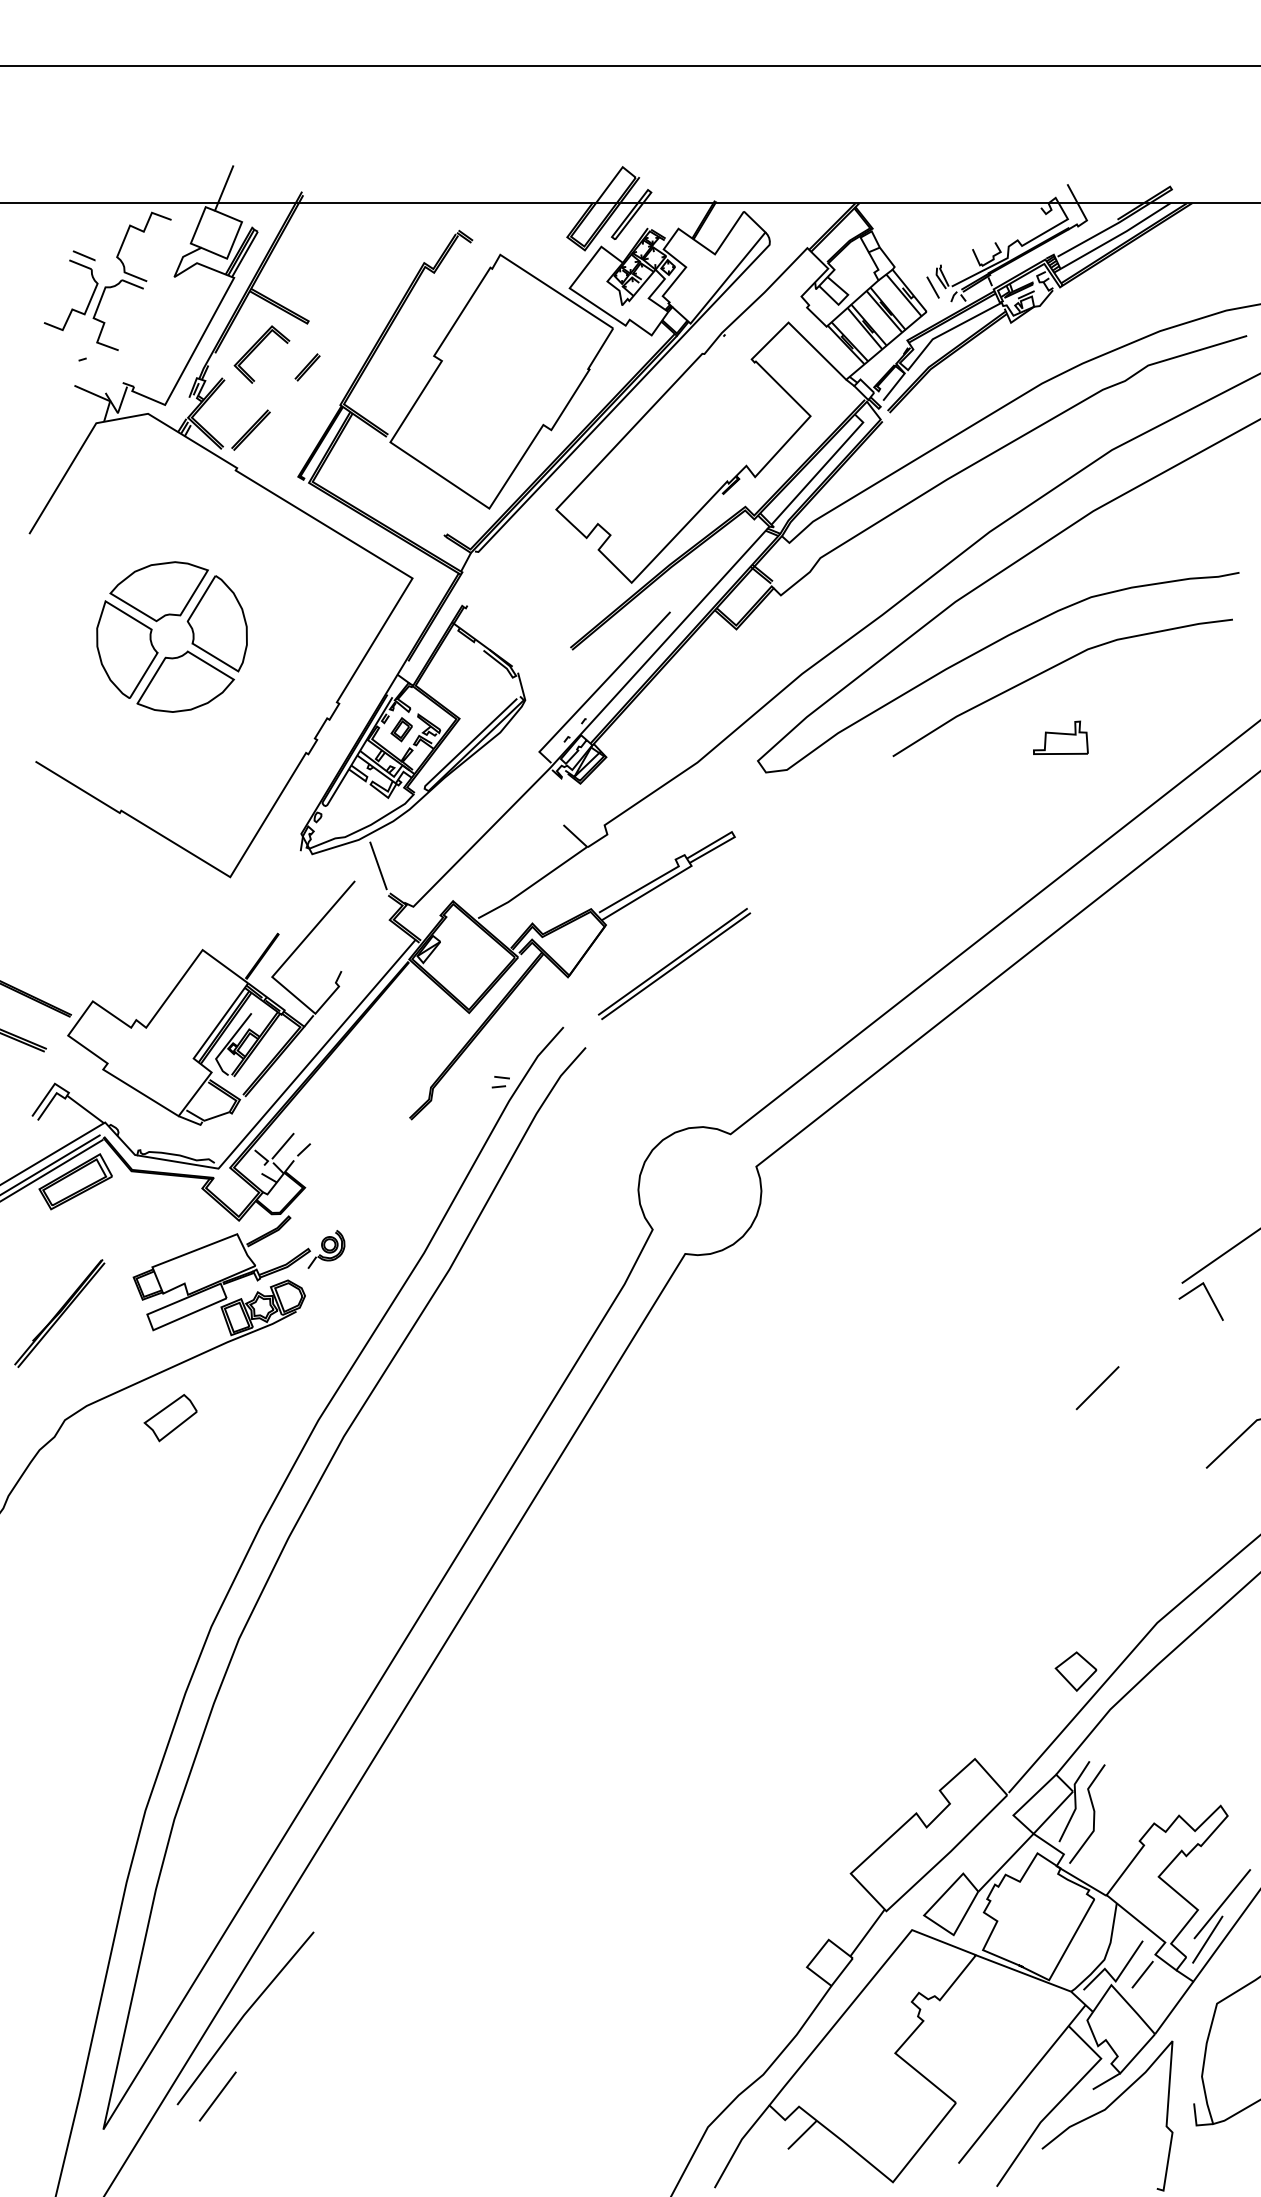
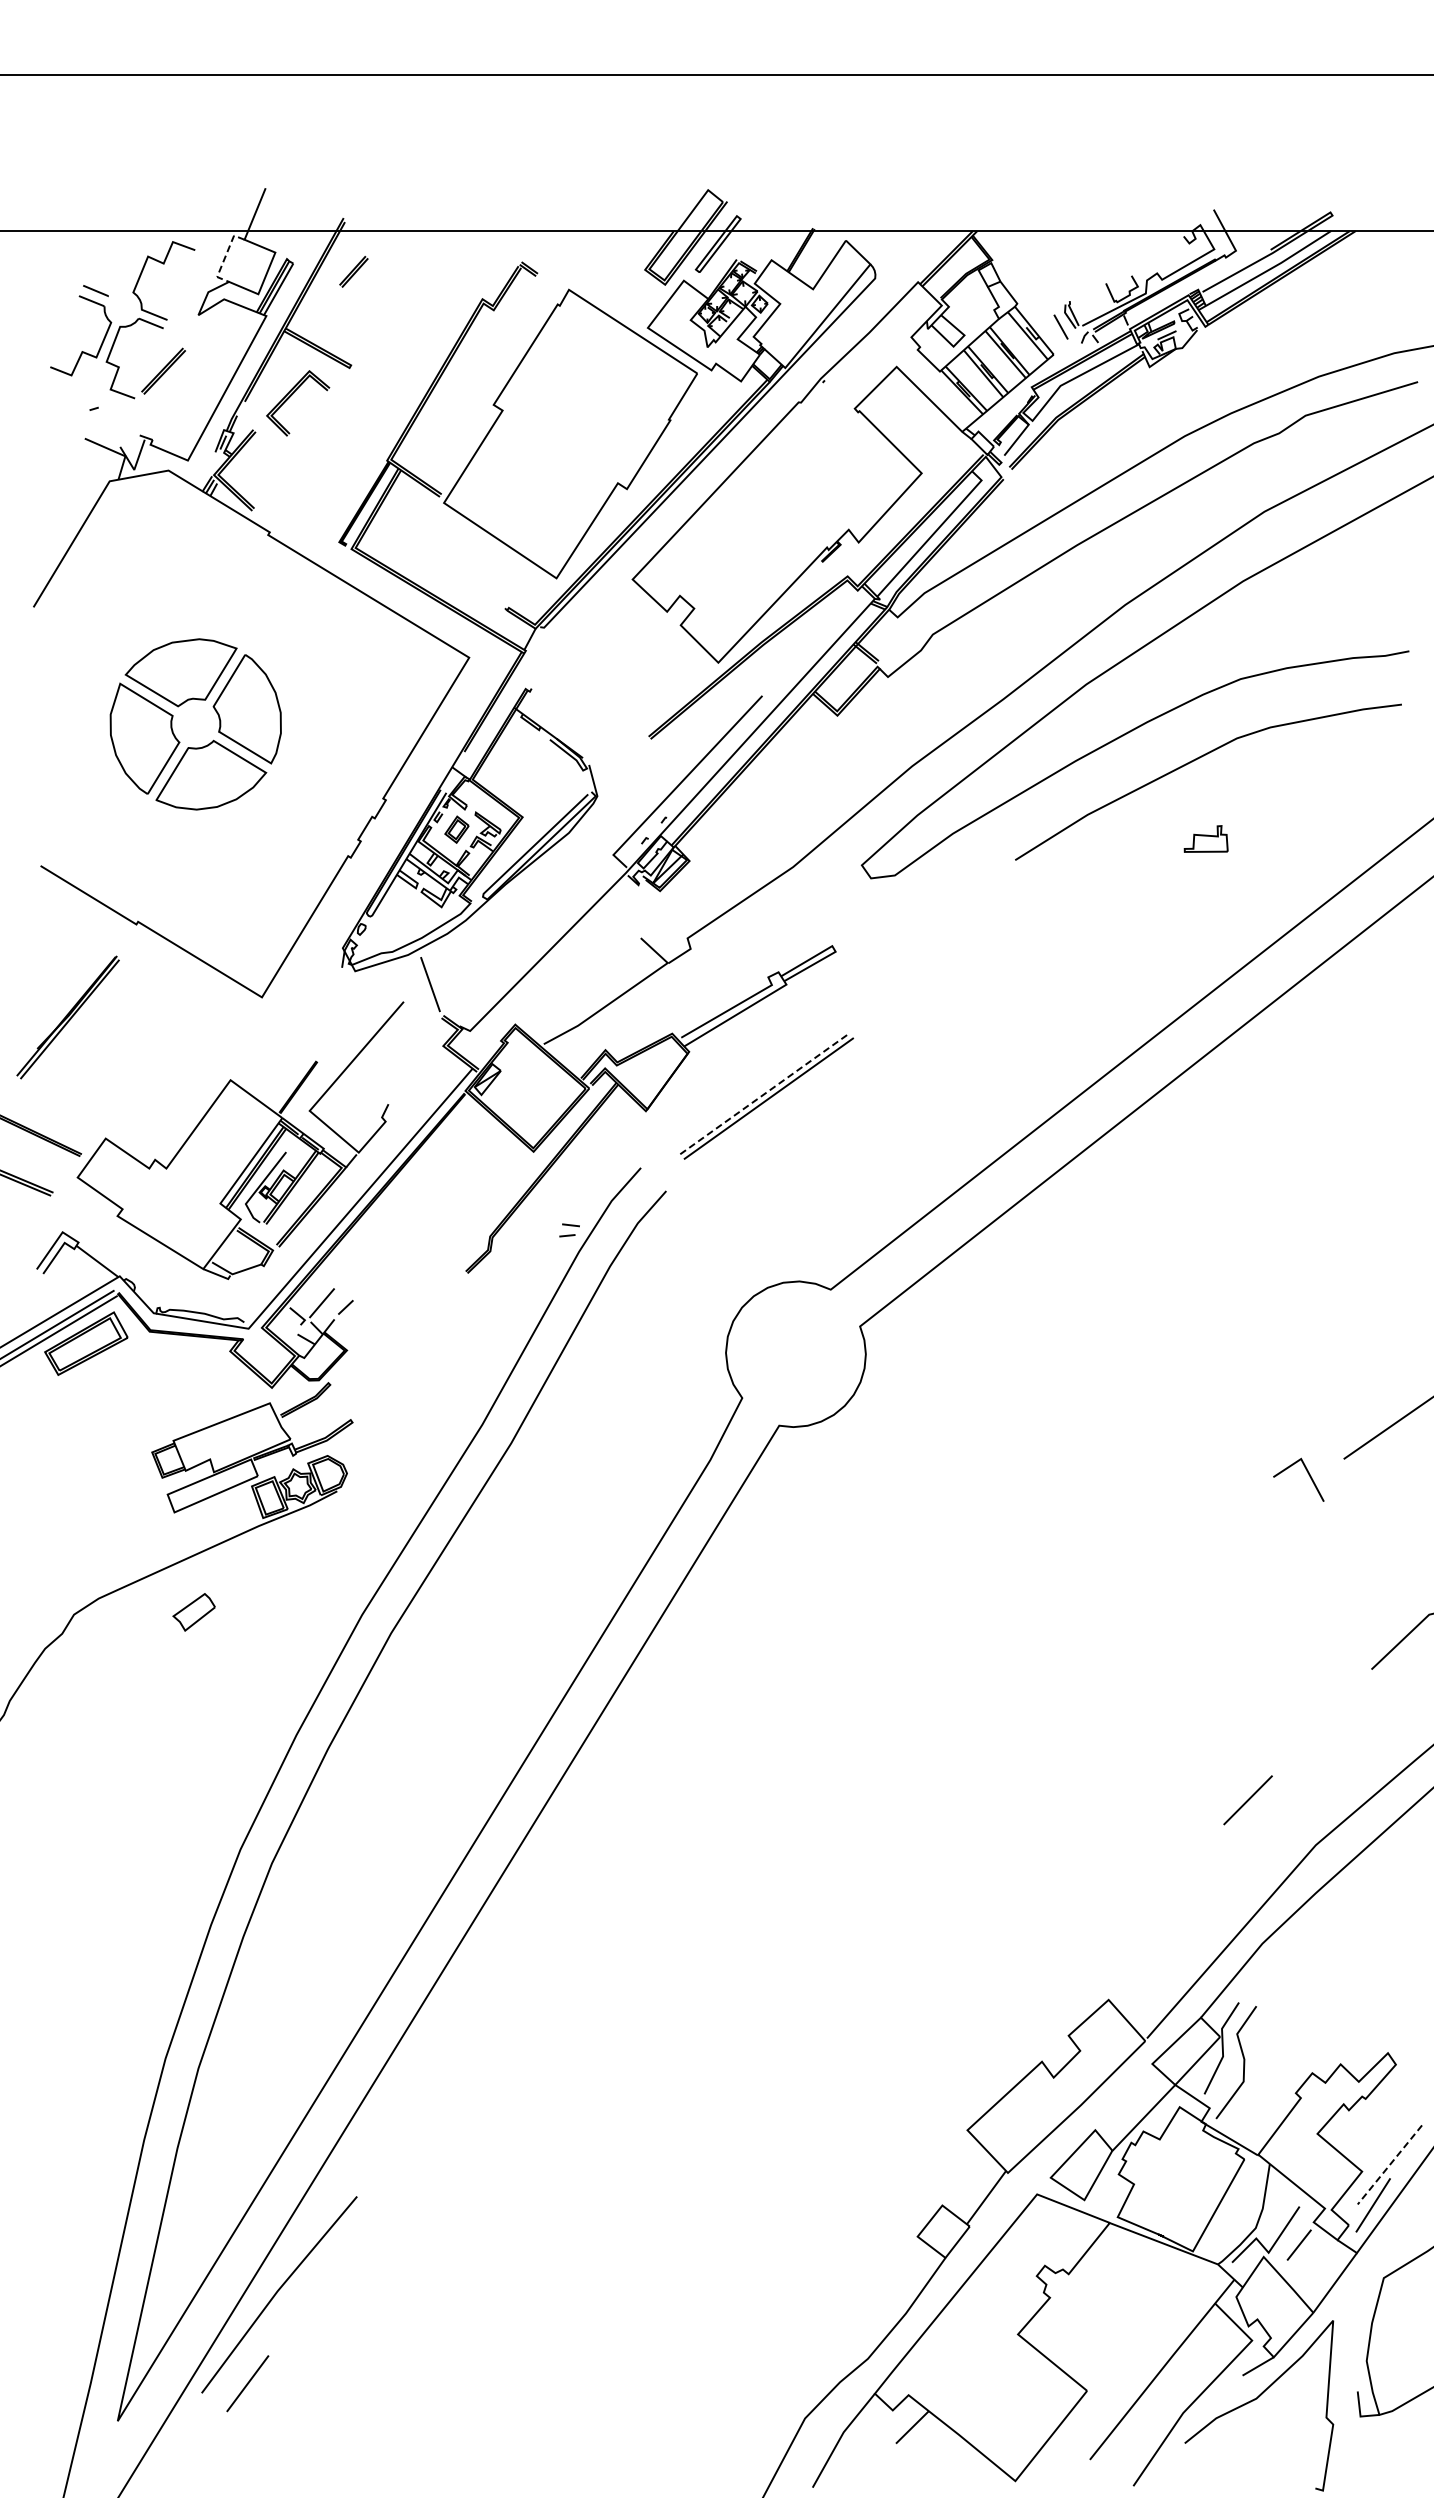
line: (198, 225) -> (225, 256), solid -> dashed
part: (307, 367) -> (353, 271), moved
part: (250, 429) -> (163, 370), moved
part: (1060, 737) -> (1205, 838), size x0.7
line: (673, 961) -> (765, 1093), solid -> dashed
part: (326, 1249) -> (371, 1420), removed
line: (1209, 1297) -> (1308, 1475), moved
part: (59, 1313) -> (67, 1017), moved
line: (1097, 1388) -> (1247, 1800), moved
part: (170, 1418) -> (193, 1612), size x0.7
part: (1076, 1671) -> (1223, 1900), removed
line: (1222, 1903) -> (1389, 2164), solid -> dashed

